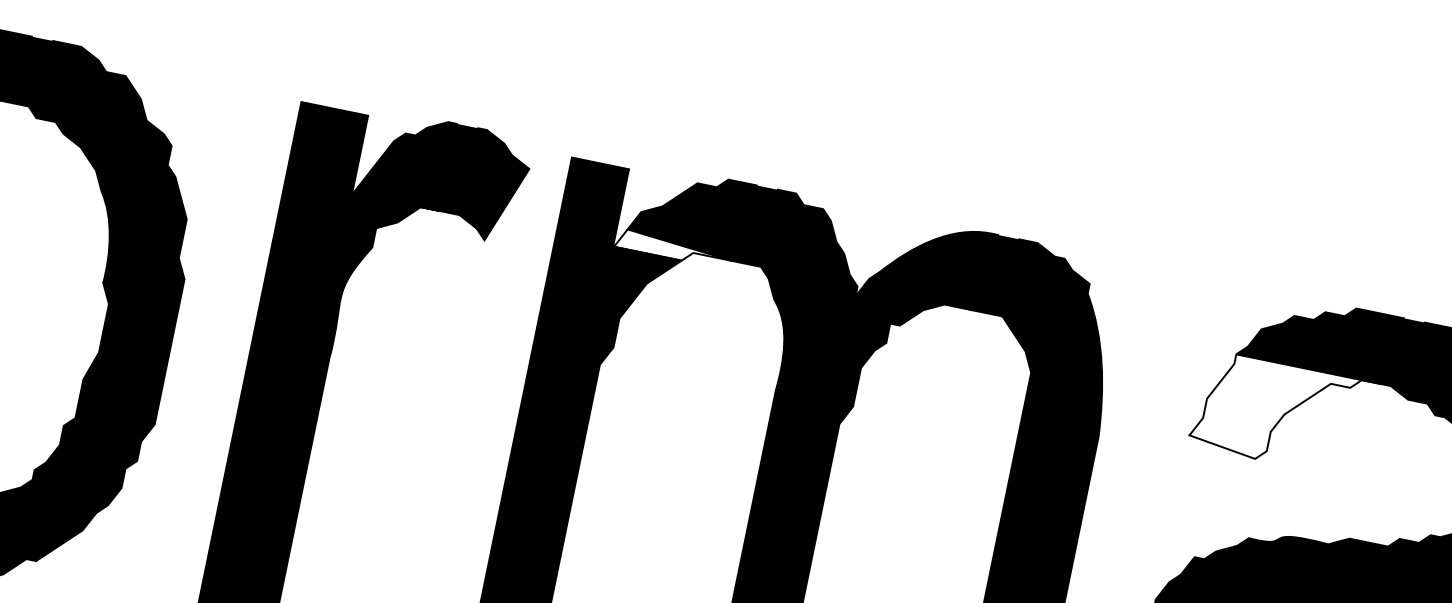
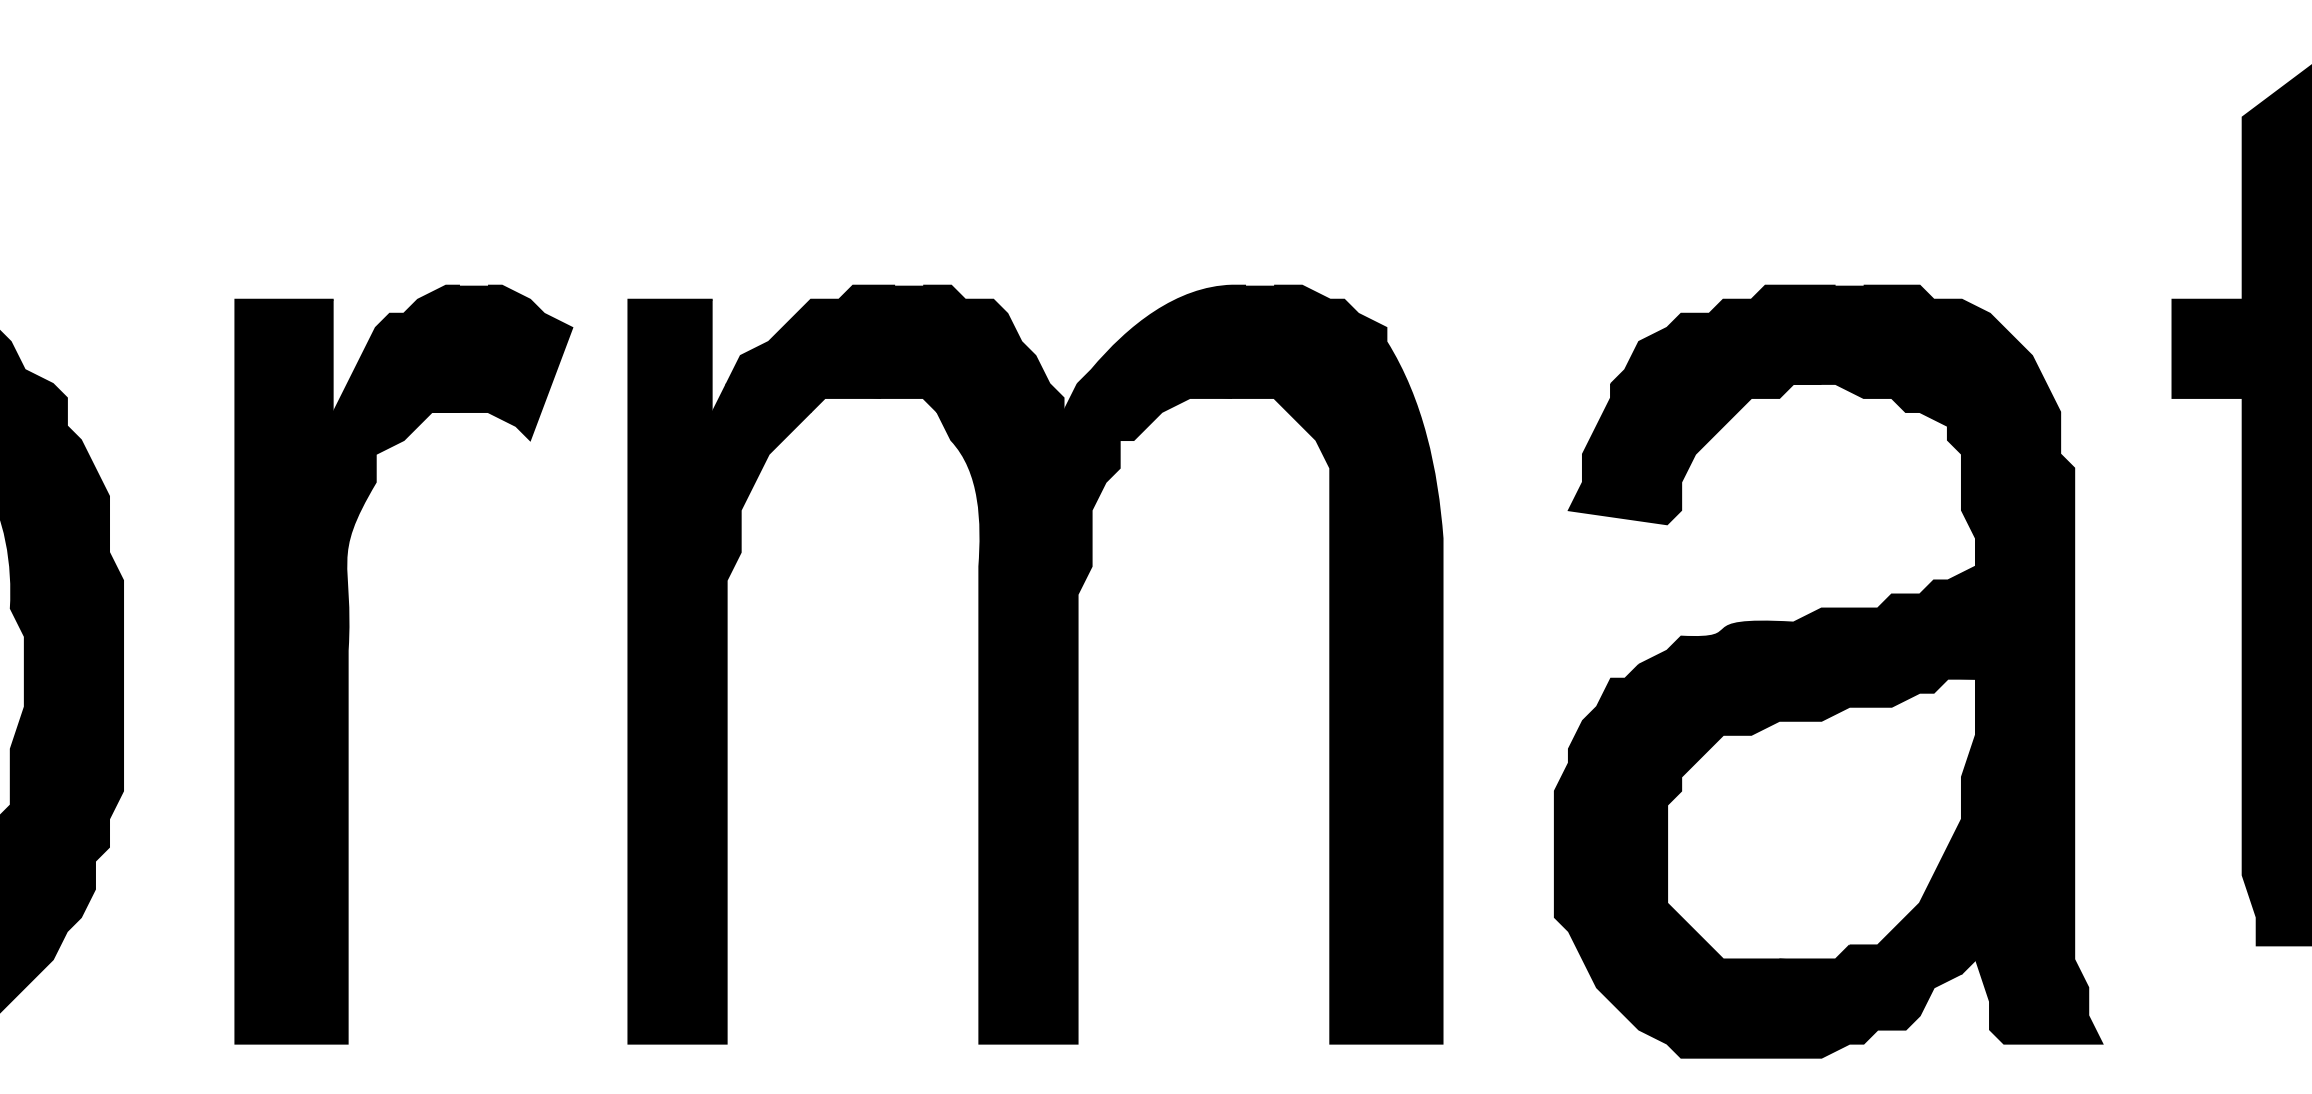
fill: (673, 248) -> (796, 397), added
fill: (1283, 414) -> (1694, 453), added

